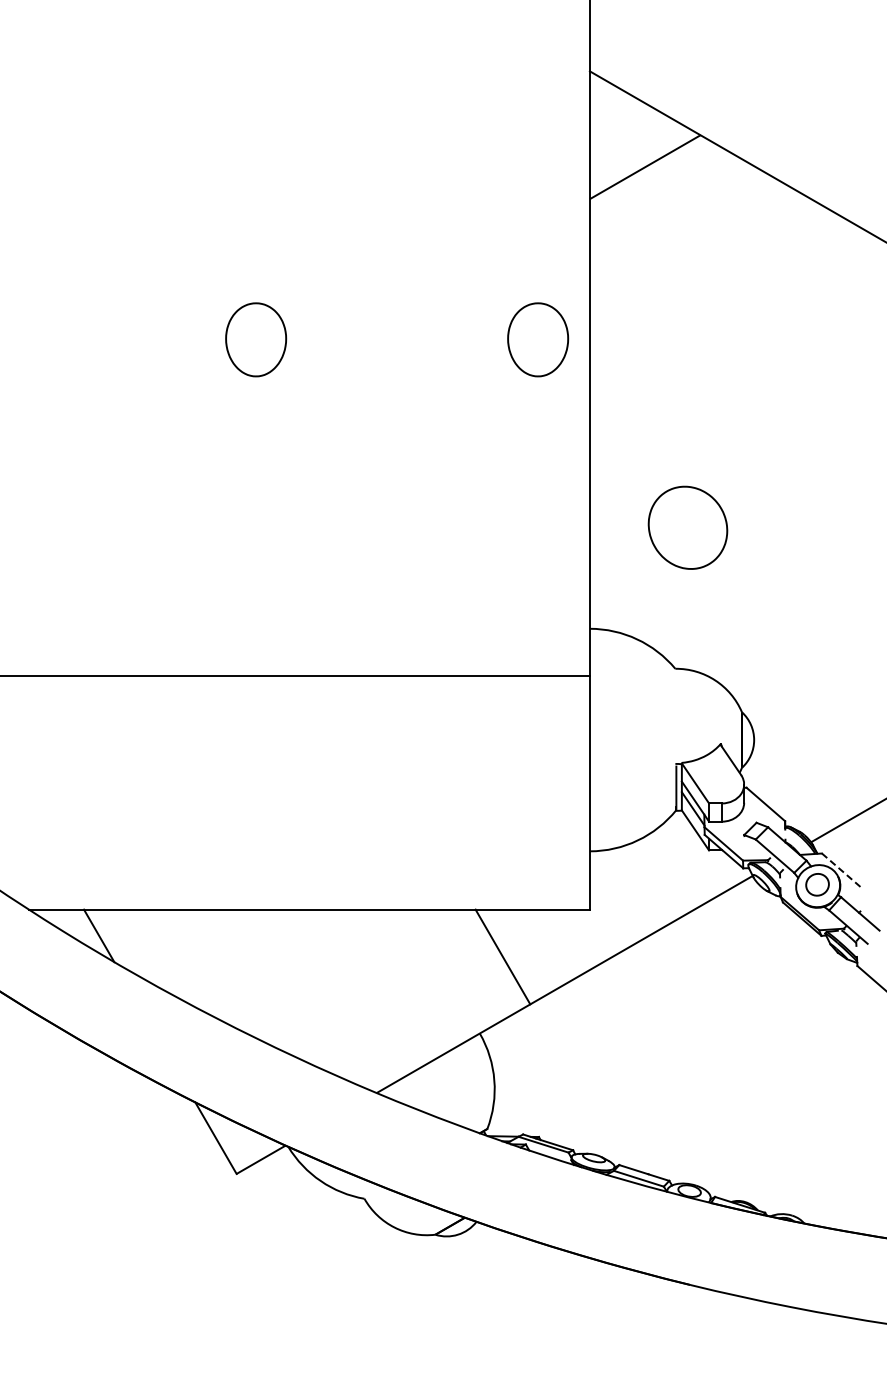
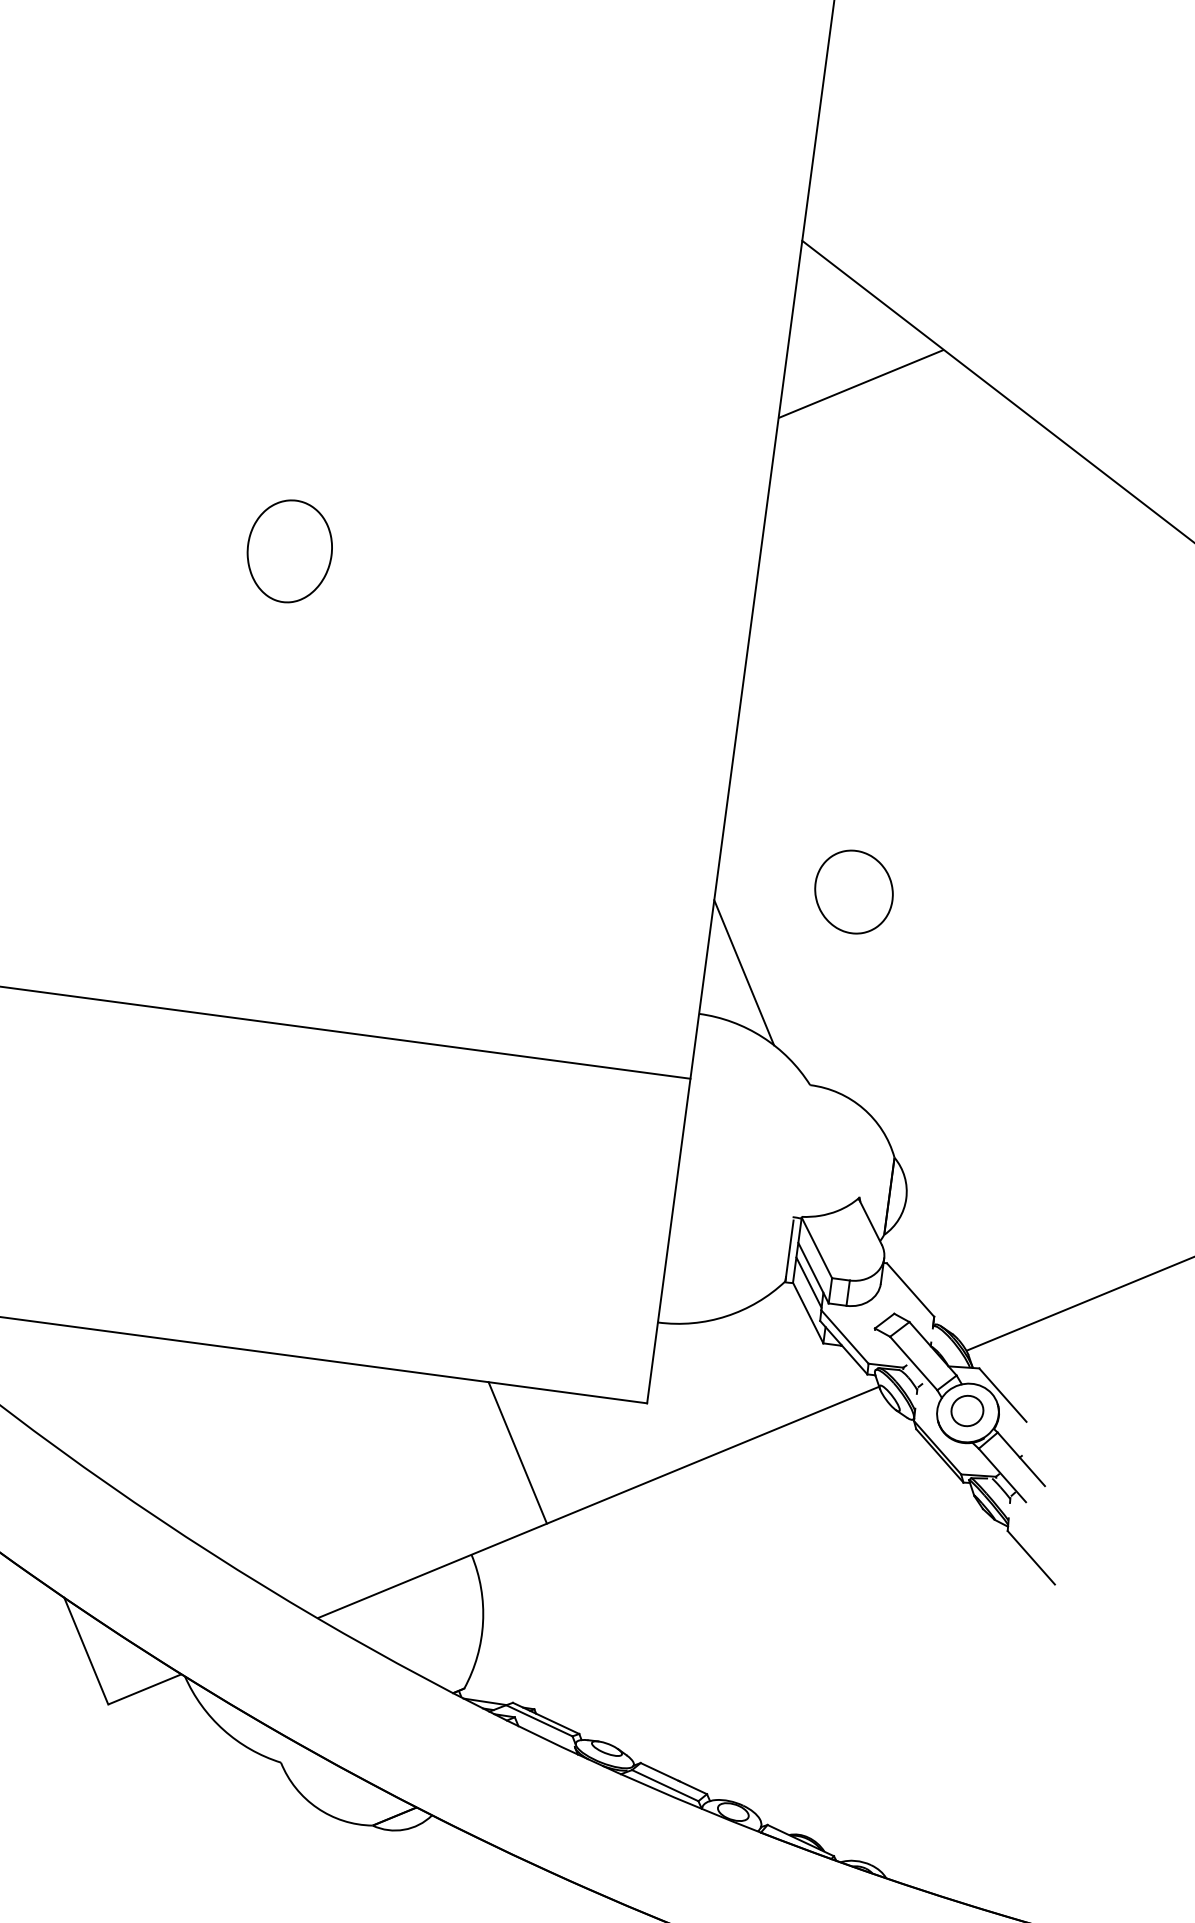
part: (538, 339) -> (681, 603), removed
part: (688, 527) -> (854, 891), size x0.71
line: (617, 594) -> (743, 971), added
line: (840, 869) -> (1002, 1394), dashed -> solid

